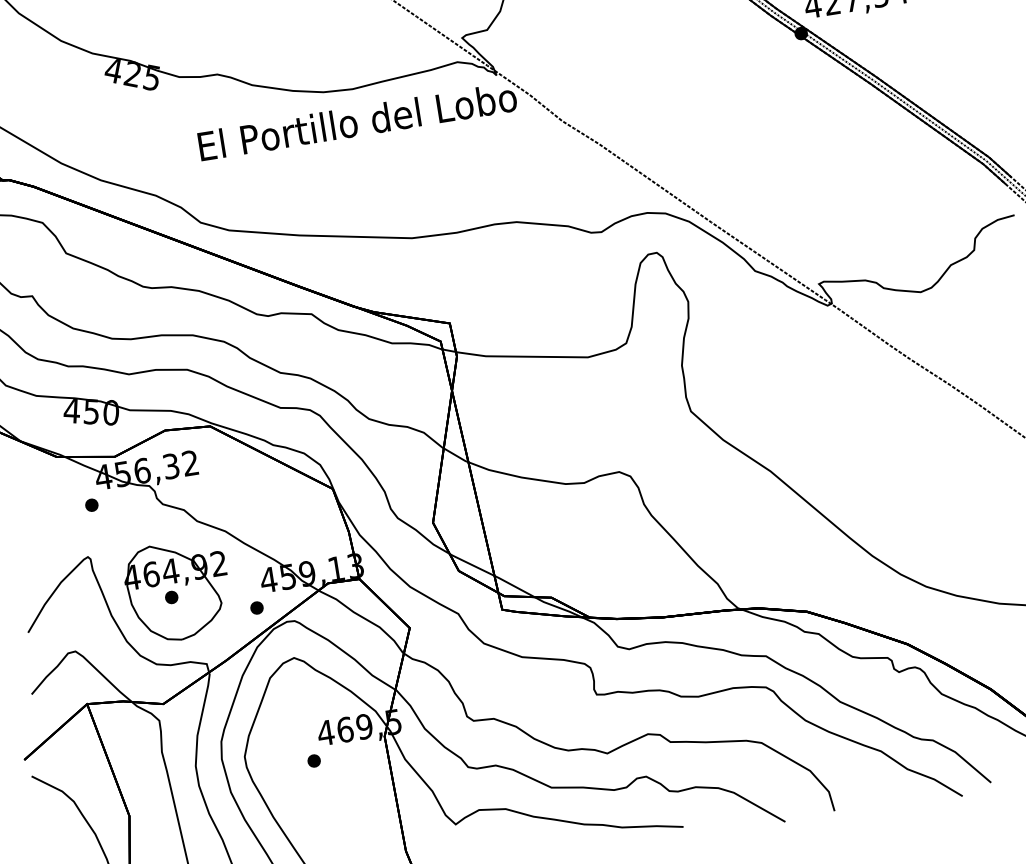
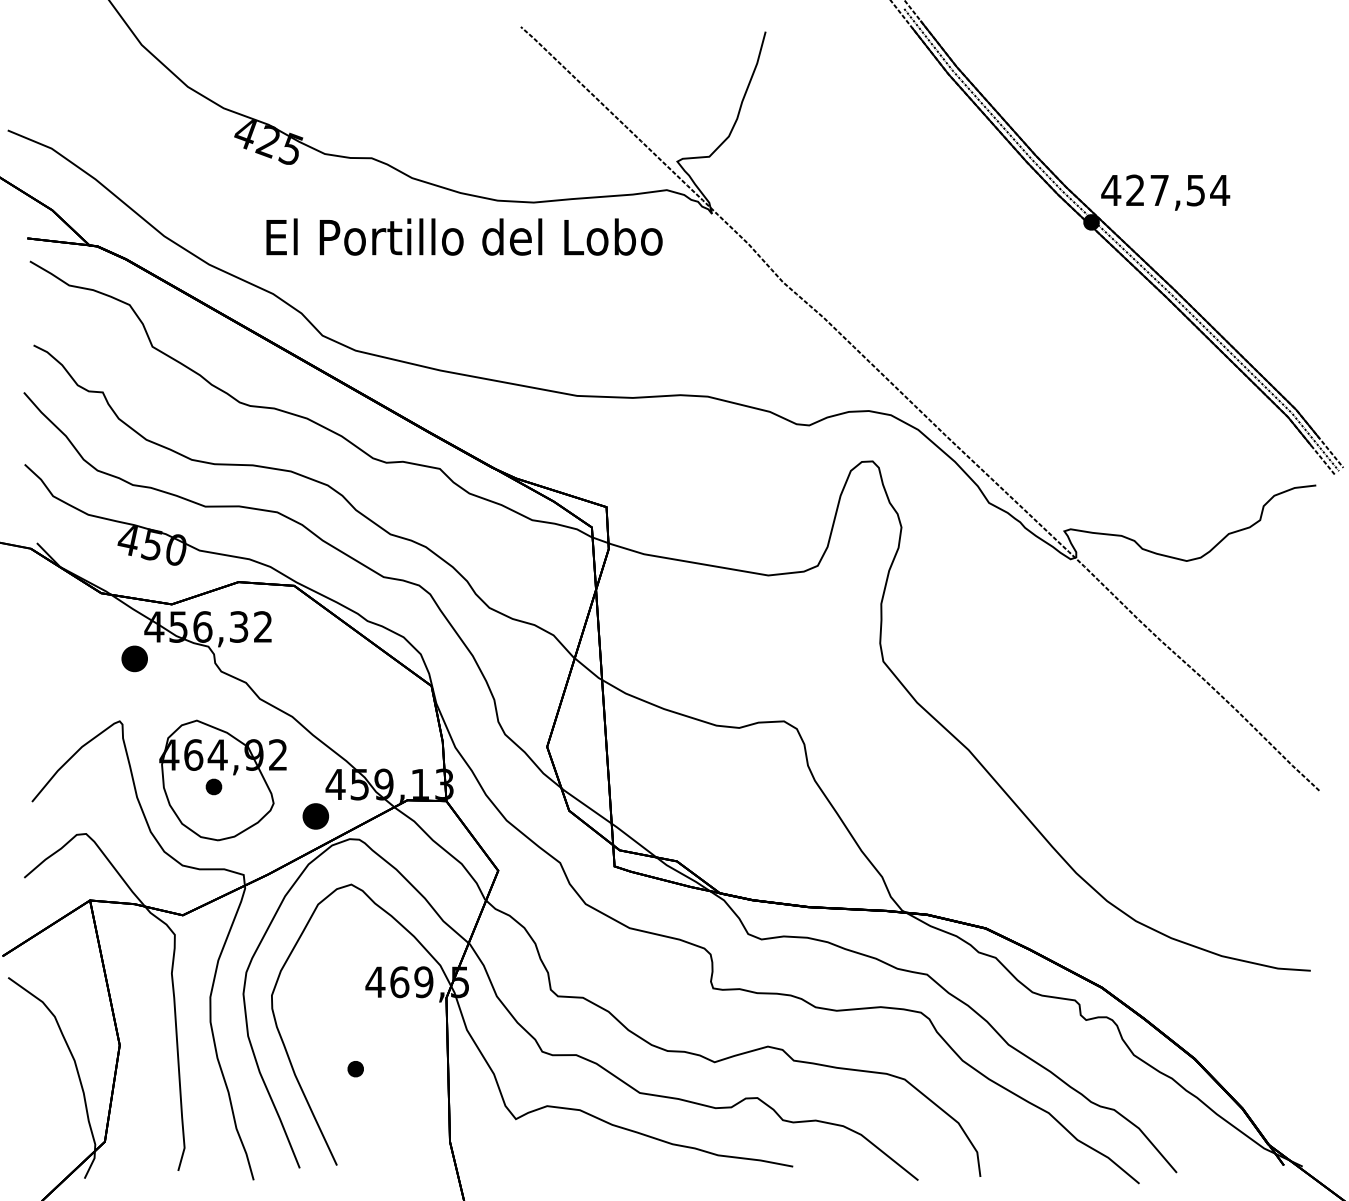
text: (357, 121) -> (464, 236), moved
part: (91, 504) -> (134, 658), size x1.6
part: (256, 608) -> (315, 816), size x1.6
part: (314, 761) -> (355, 1069), moved

